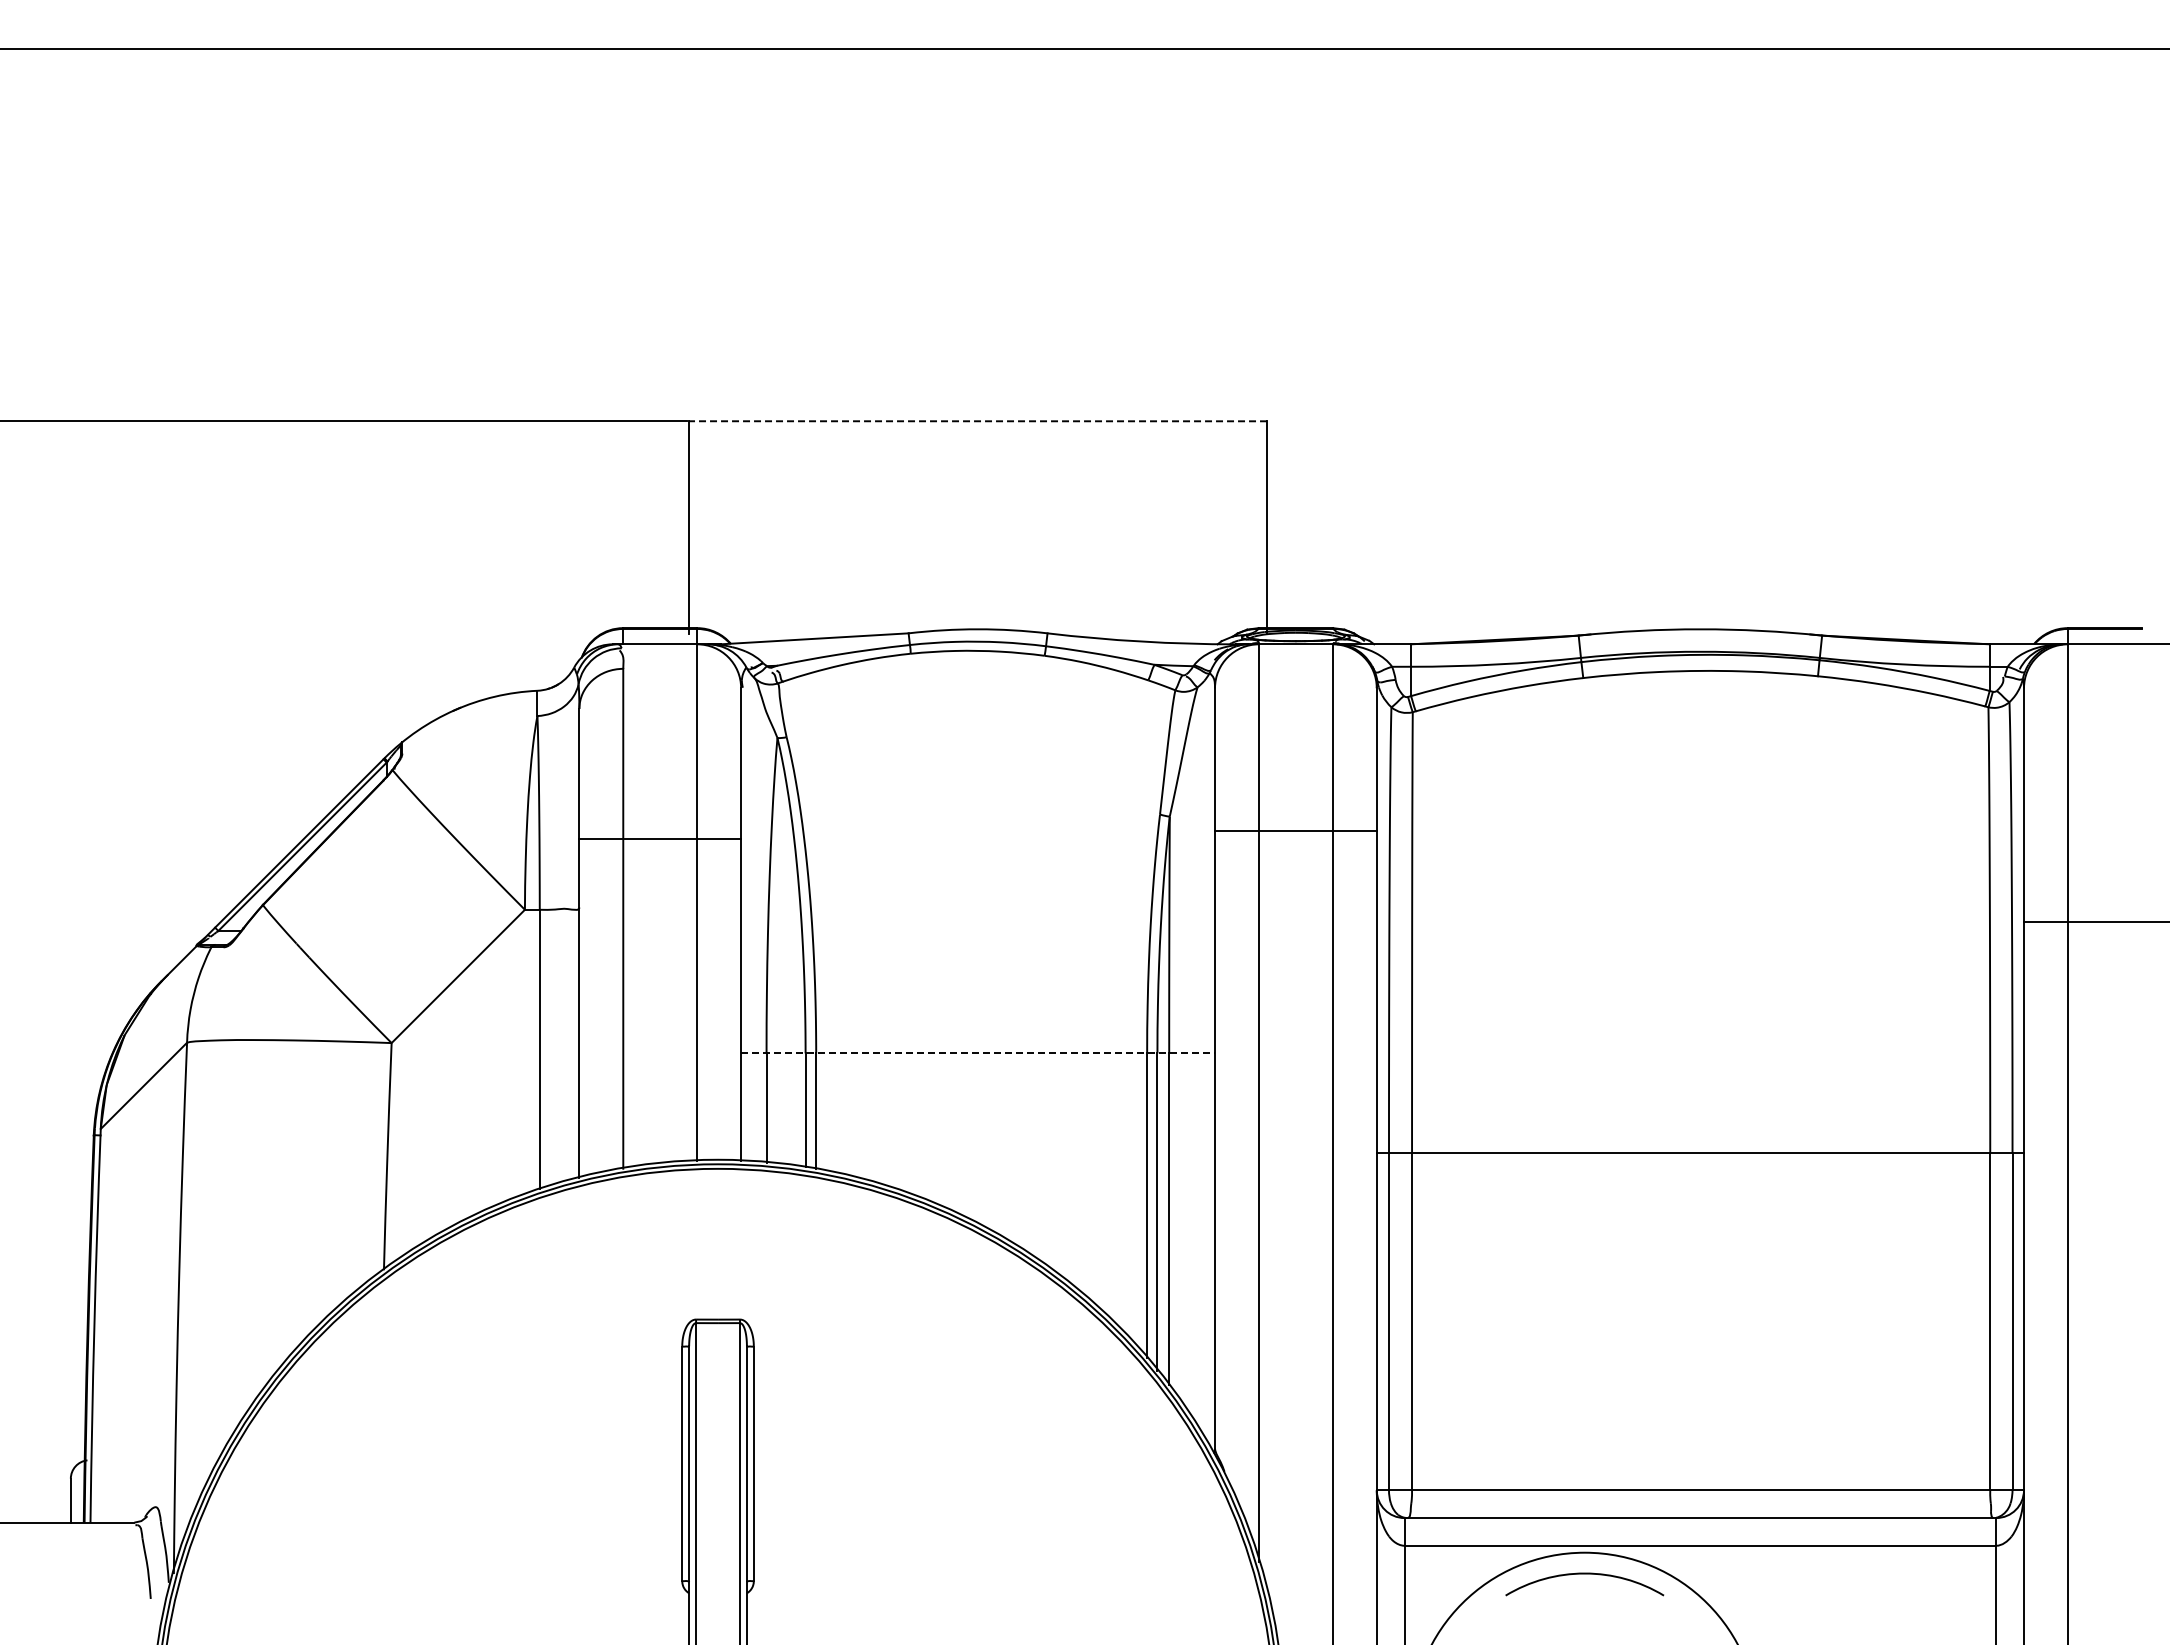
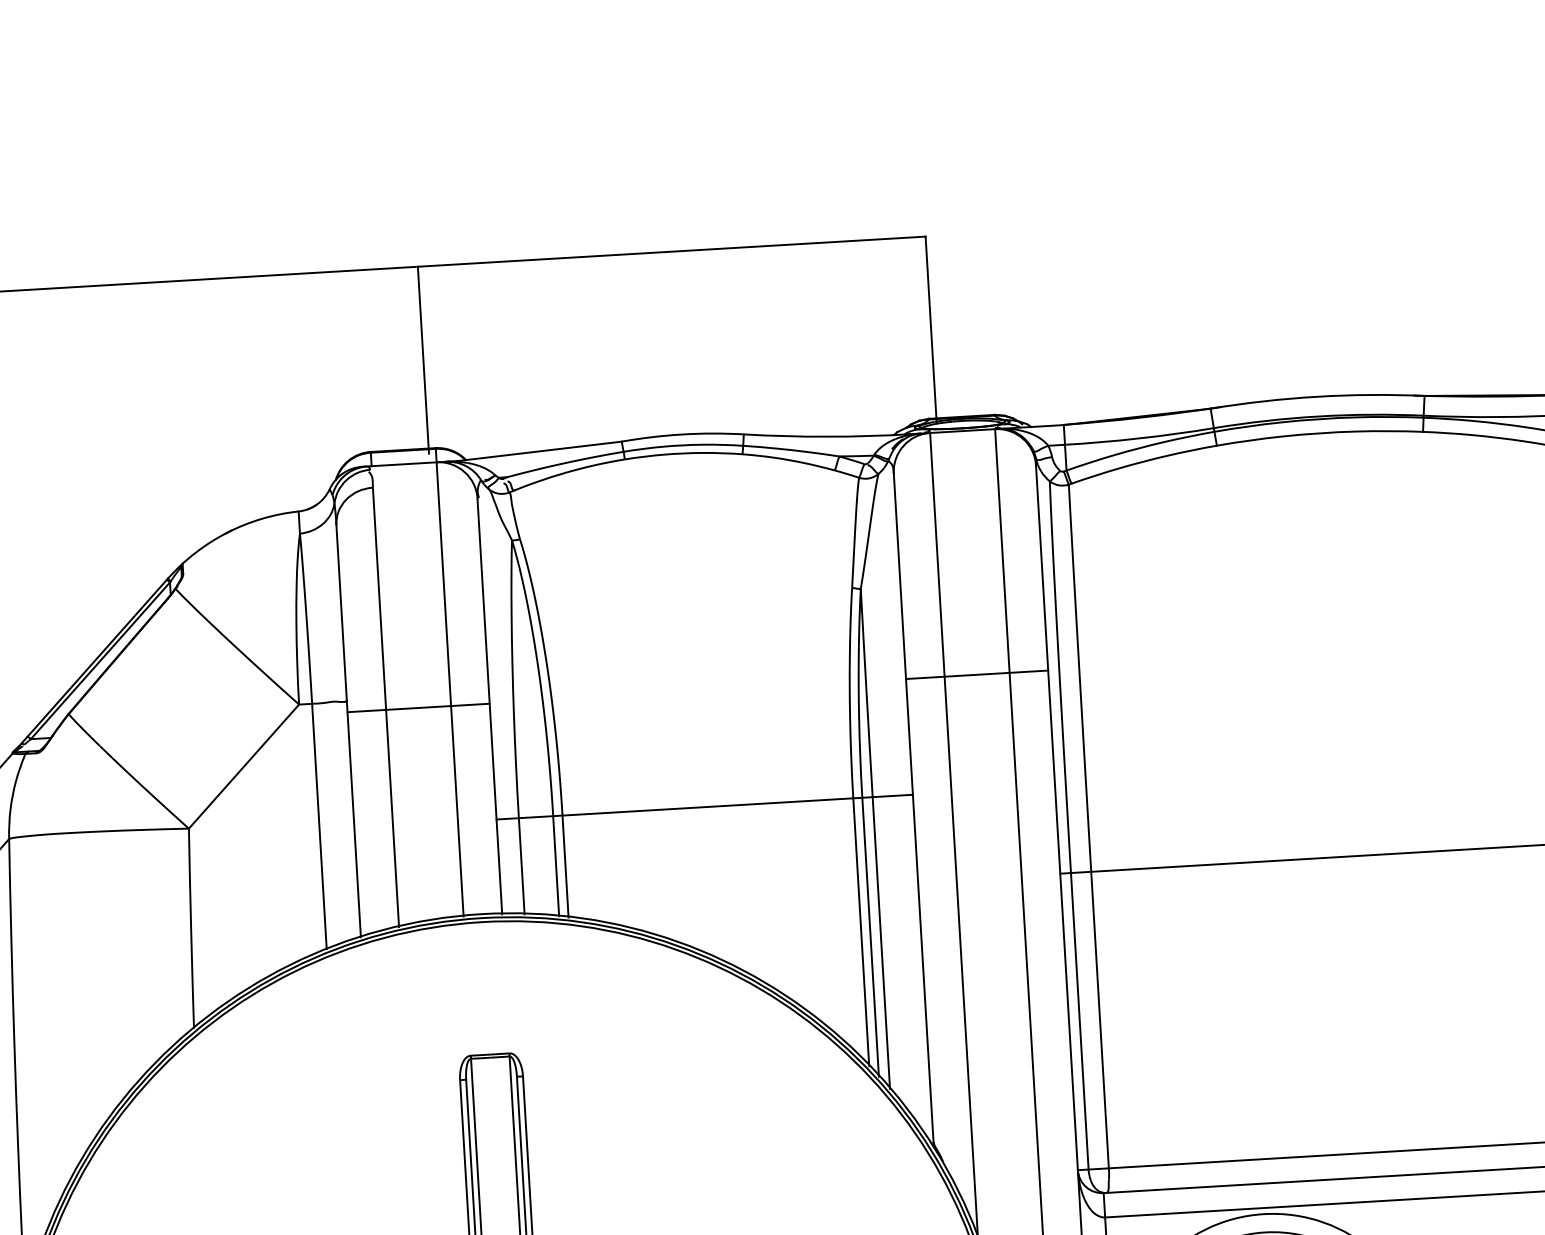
line: (978, 421) -> (672, 251), dashed -> solid
line: (1295, 830) -> (976, 674), moved
line: (660, 838) -> (418, 707), moved
line: (978, 1053) -> (705, 807), dashed -> solid

